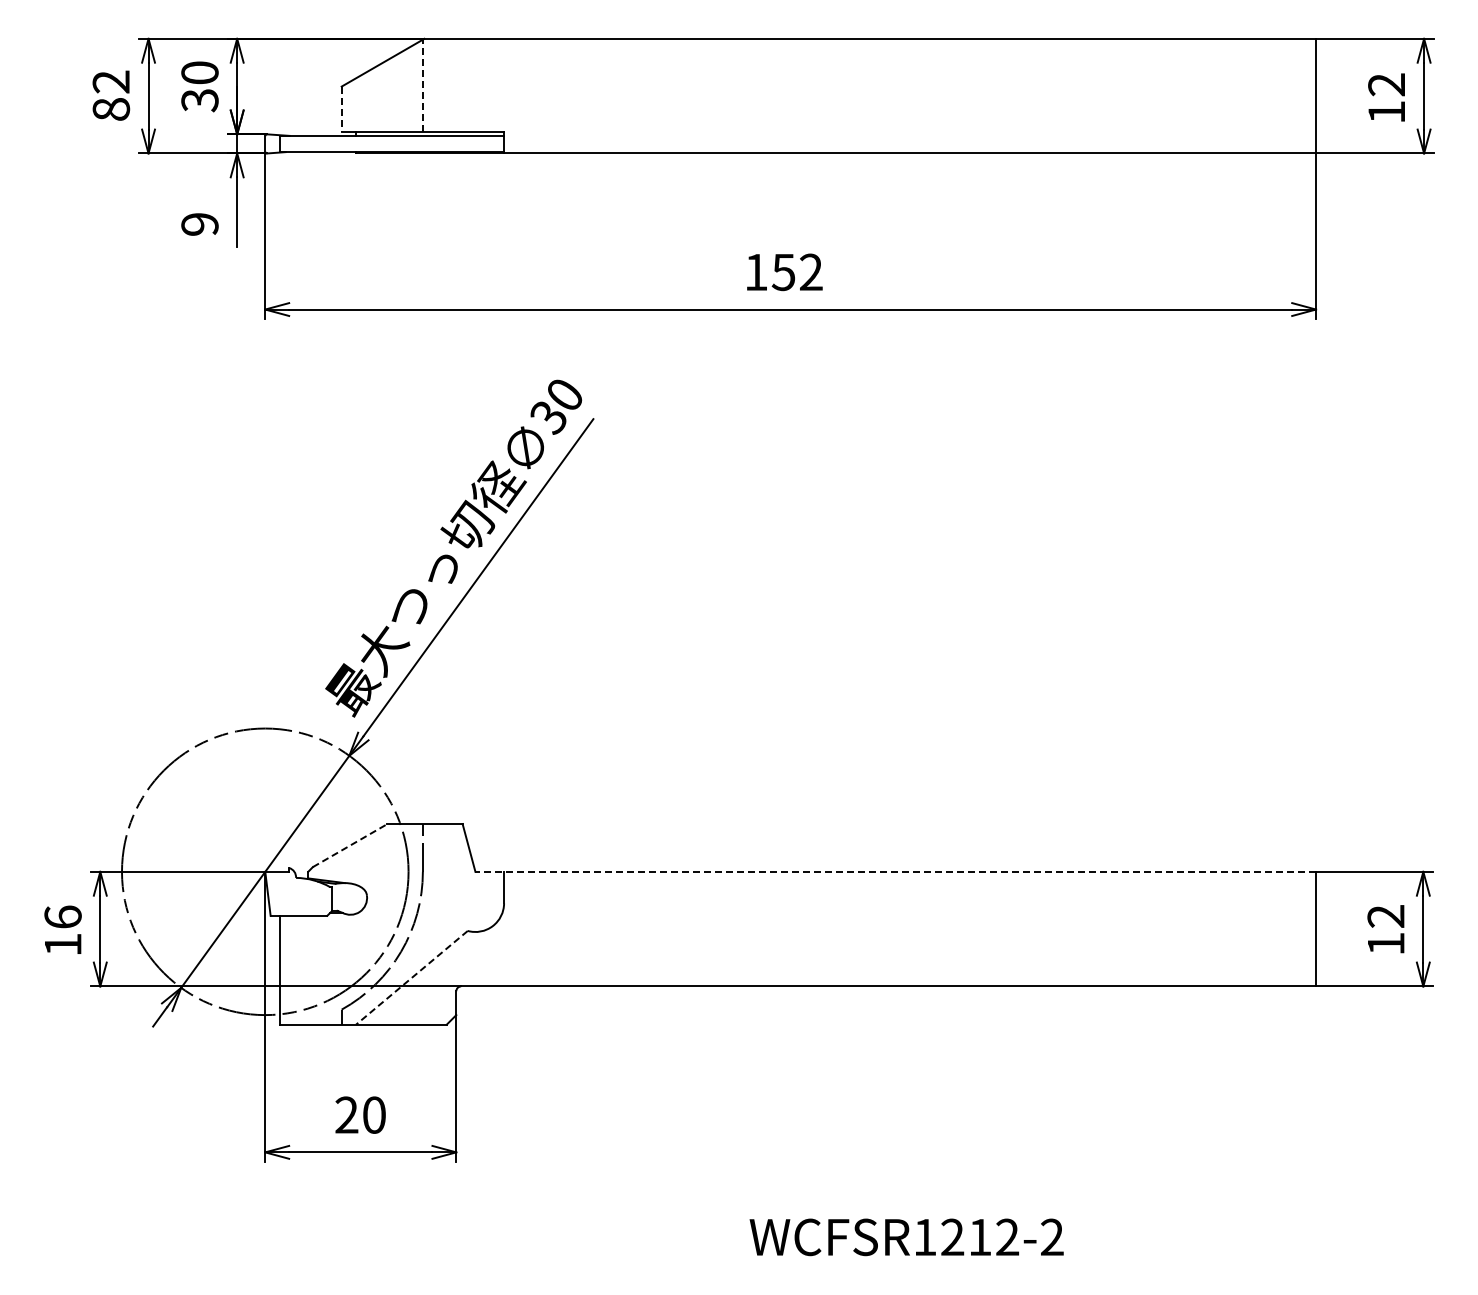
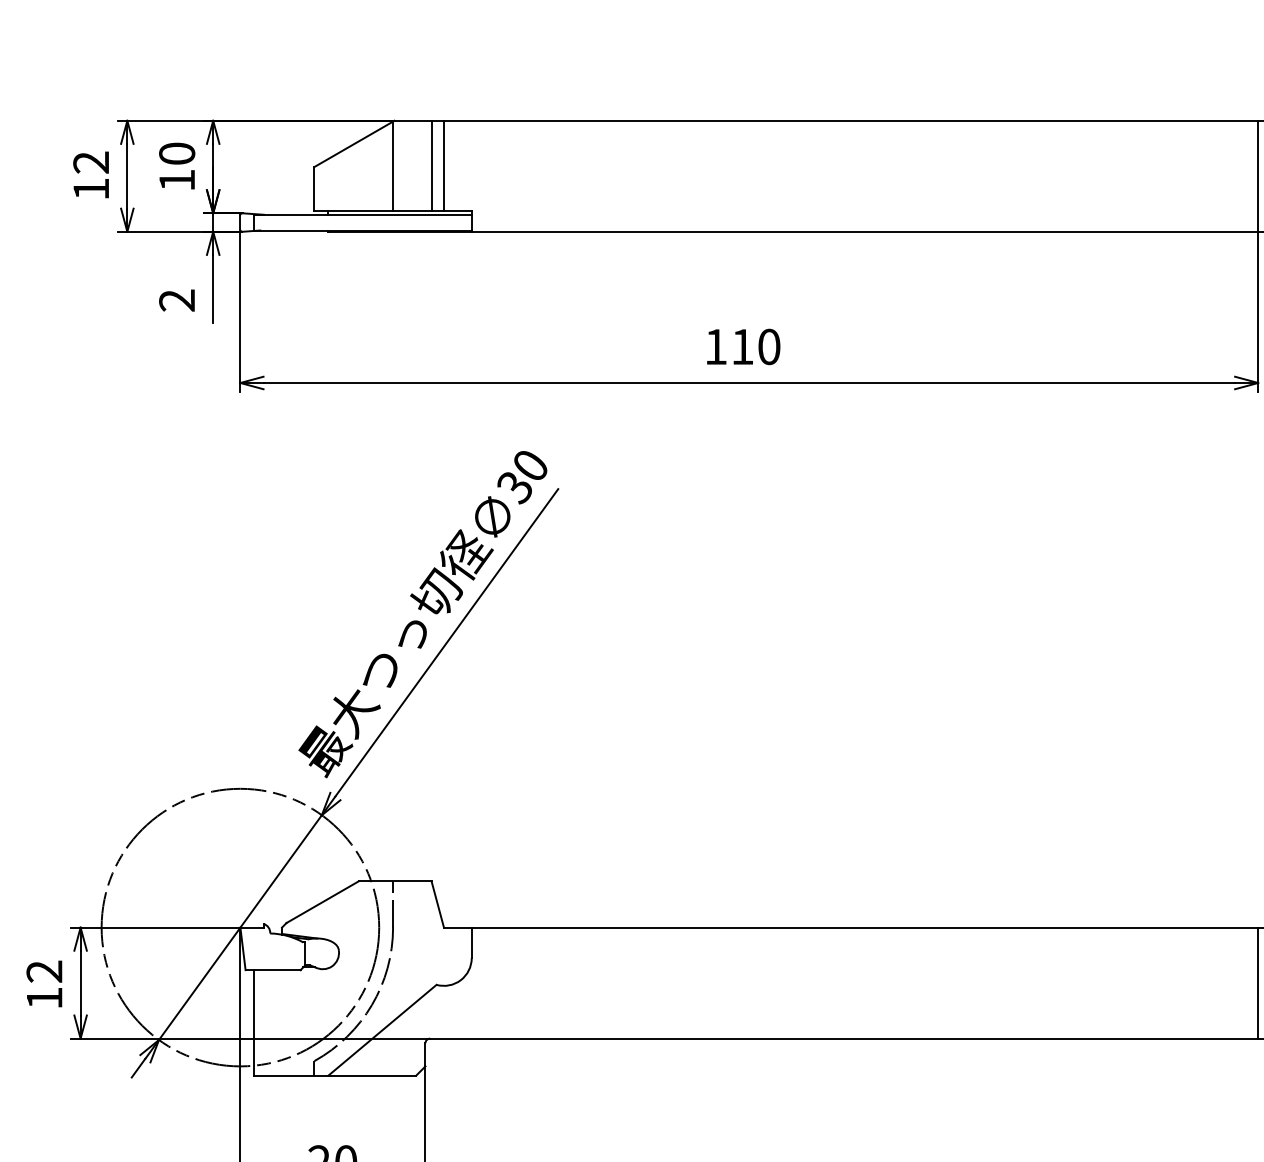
line: (422, 85) -> (392, 165), dashed -> solid
line: (462, 85) -> (431, 165), added
line: (475, 85) -> (444, 165), added
text: (199, 100) -> (176, 180), 30 -> 10
text: (111, 109) -> (91, 189), 82 -> 12
line: (341, 109) -> (314, 189), dashed -> solid
text: (200, 224) -> (177, 300), 9 -> 2
text: (796, 272) -> (754, 347), 152 -> 110
line: (350, 845) -> (322, 902), dashed -> solid
line: (895, 871) -> (850, 927), dashed -> solid
text: (62, 916) -> (44, 970), 16 -> 12
line: (411, 977) -> (382, 1029), dashed -> solid

